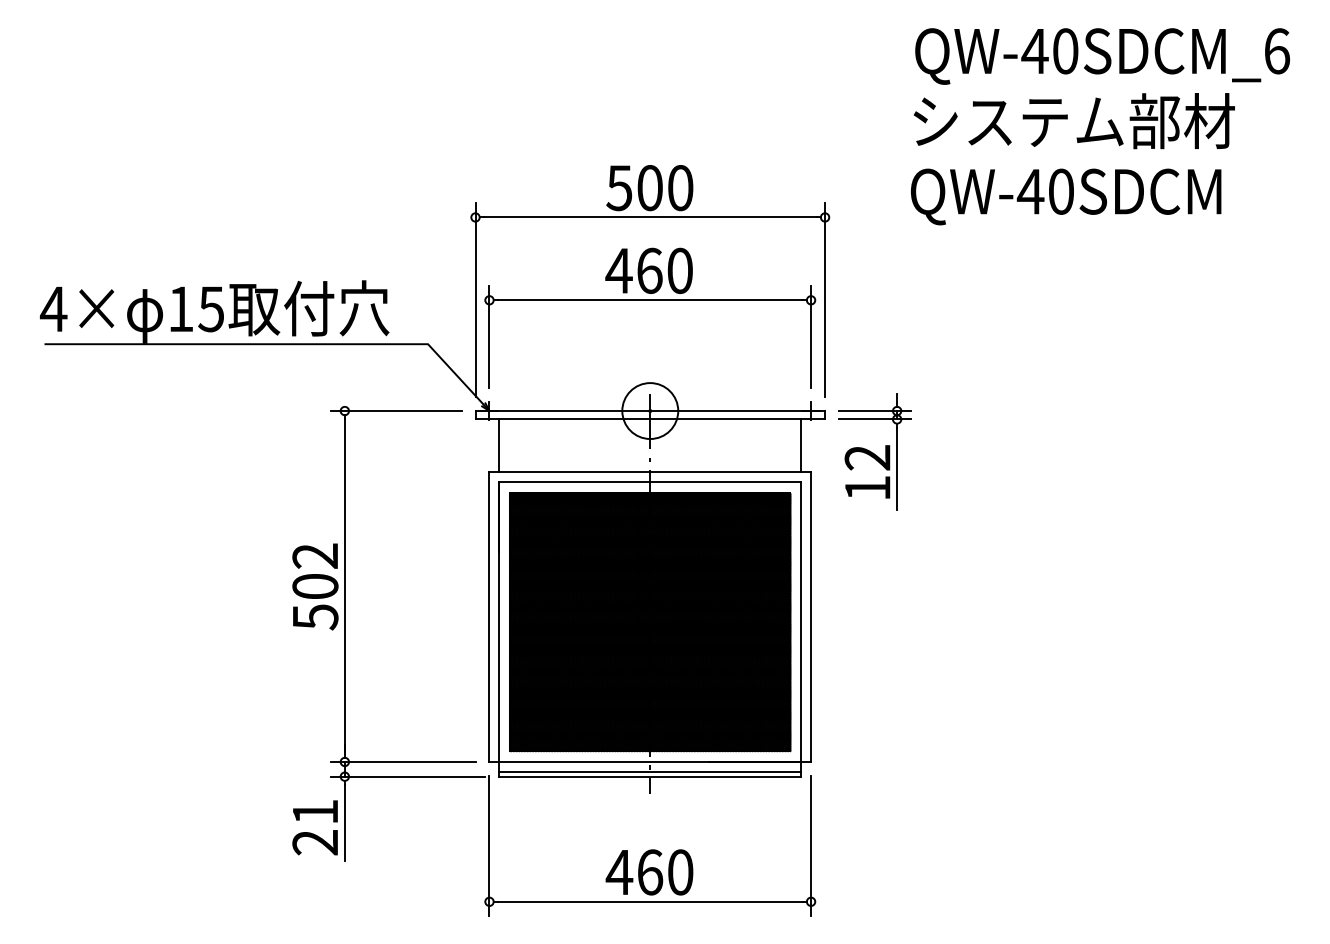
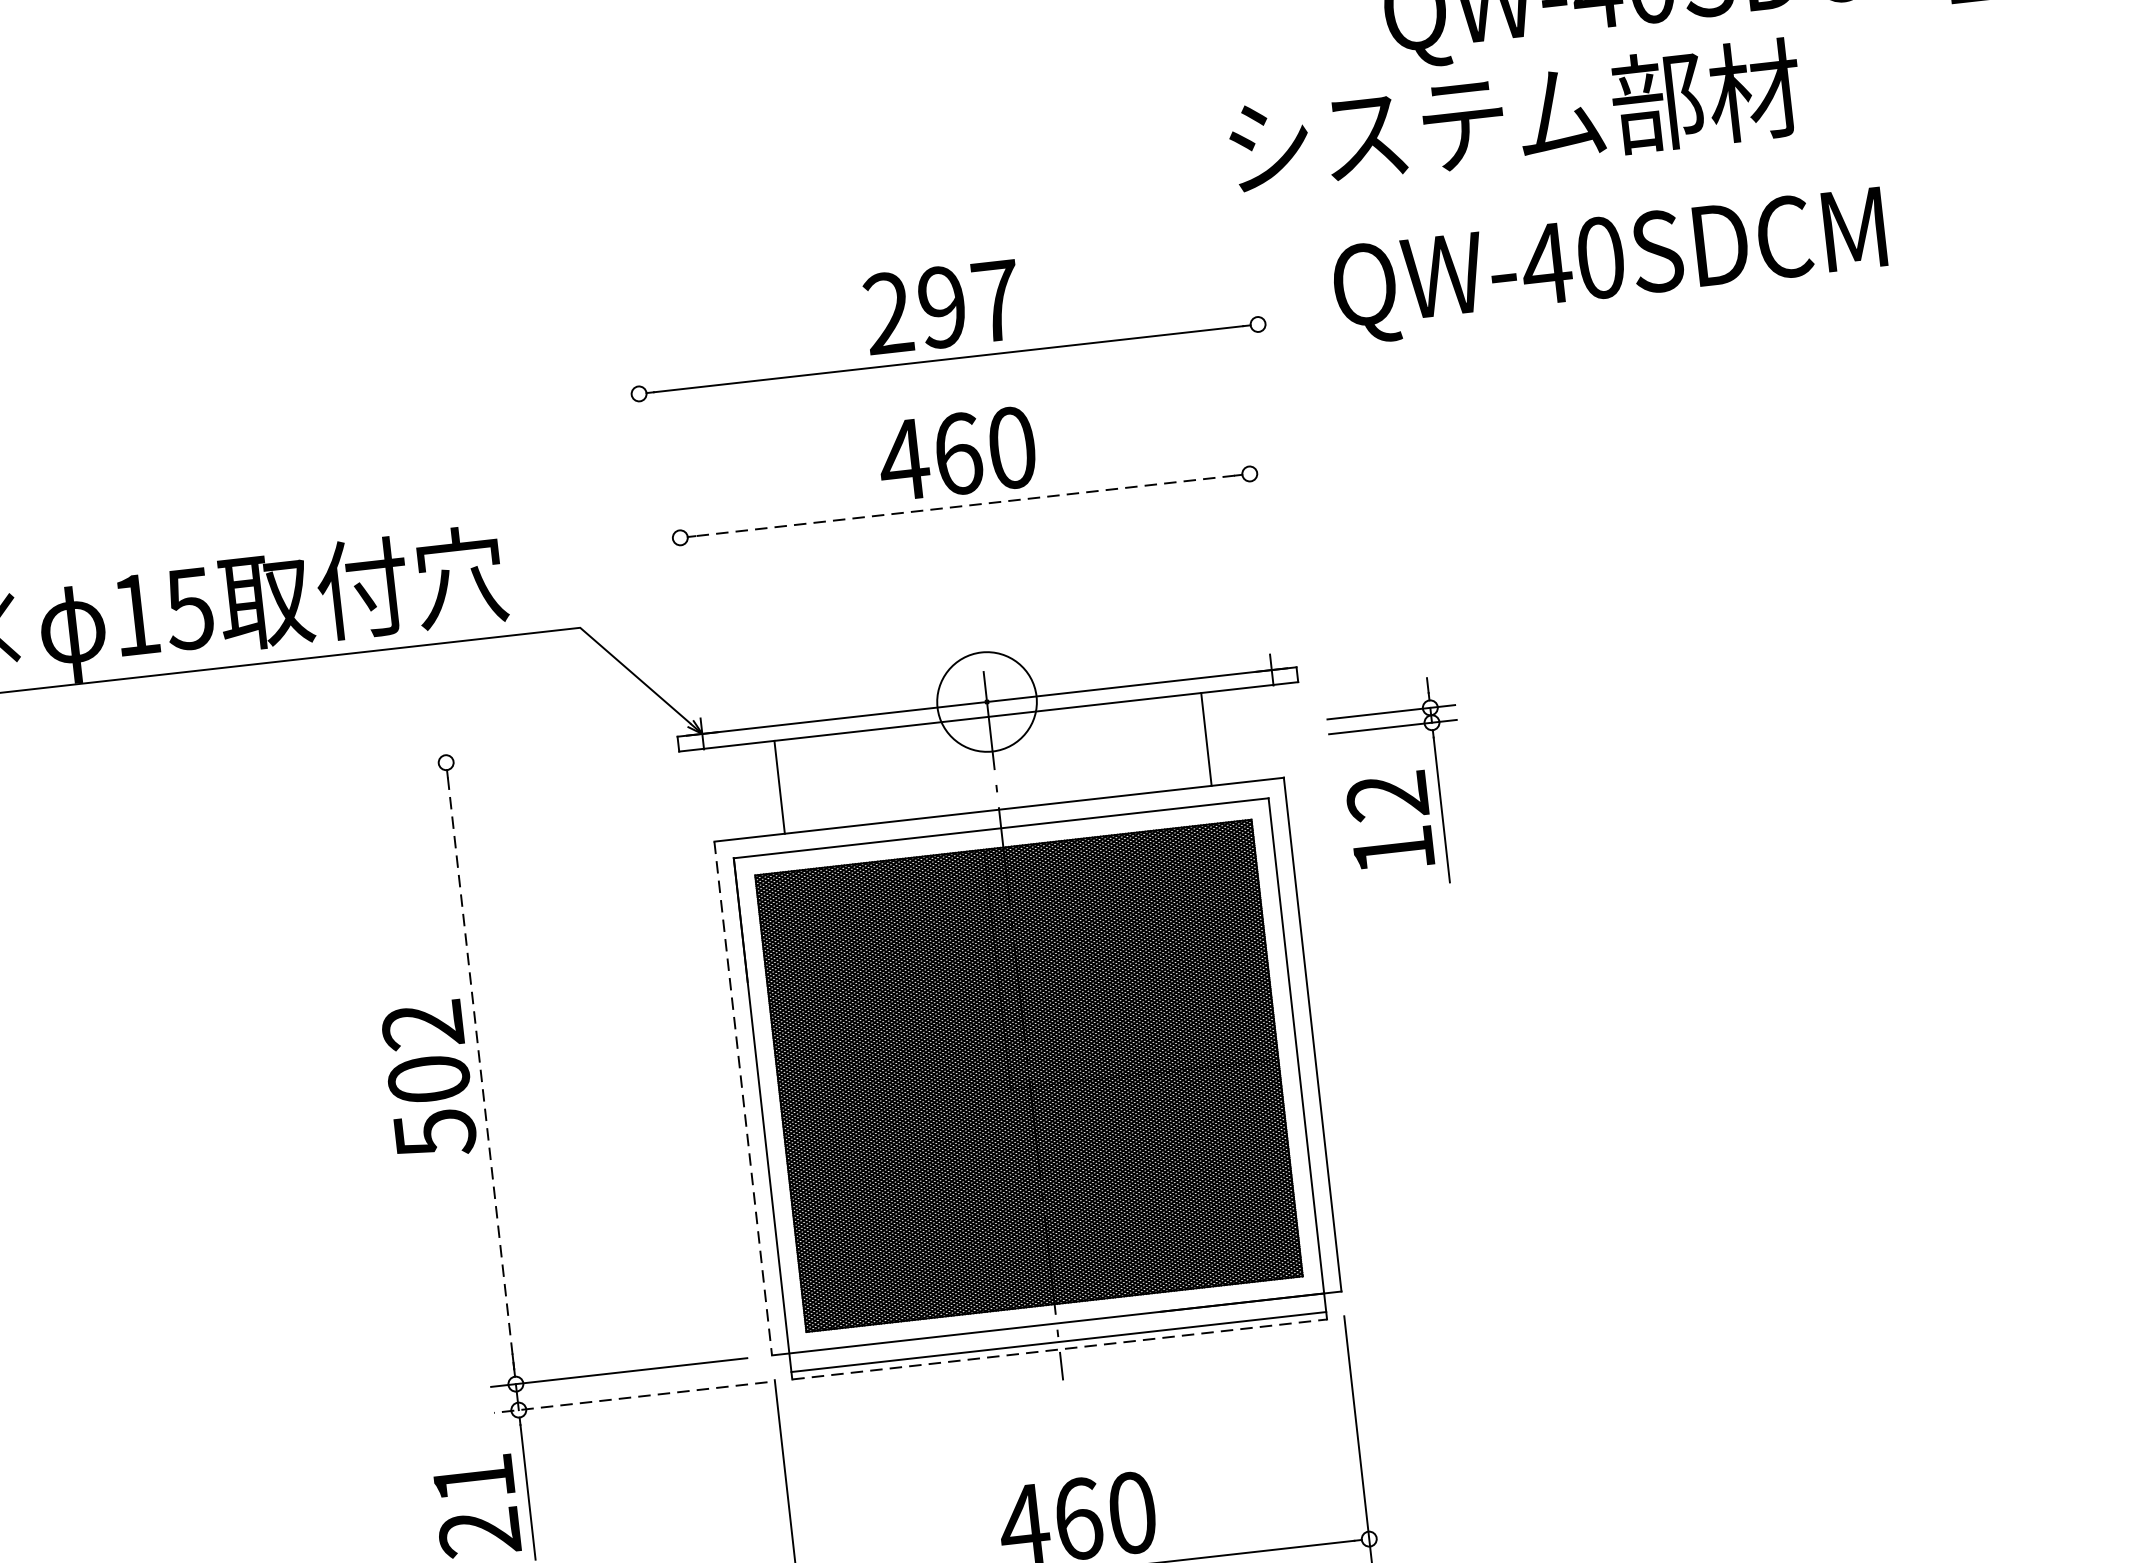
text: (1073, 121) -> (1513, 118), moved
text: (649, 188) -> (941, 308), 500 -> 297
text: (1066, 196) -> (1610, 265), moved
line: (475, 300) -> (655, 540), removed
line: (649, 300) -> (963, 506), solid -> dashed
line: (825, 300) -> (1275, 471), removed
line: (489, 337) -> (687, 603), removed
line: (811, 337) -> (1257, 539), removed
line: (395, 411) -> (535, 753), removed
line: (499, 445) -> (780, 787), moved
line: (801, 445) -> (1206, 739), moved
part: (874, 451) -> (1398, 784), moved
line: (344, 587) -> (480, 1075), solid -> dashed
line: (489, 617) -> (743, 1099), solid -> dashed
line: (407, 776) -> (629, 1397), solid -> dashed
line: (650, 776) -> (1060, 1349), solid -> dashed

